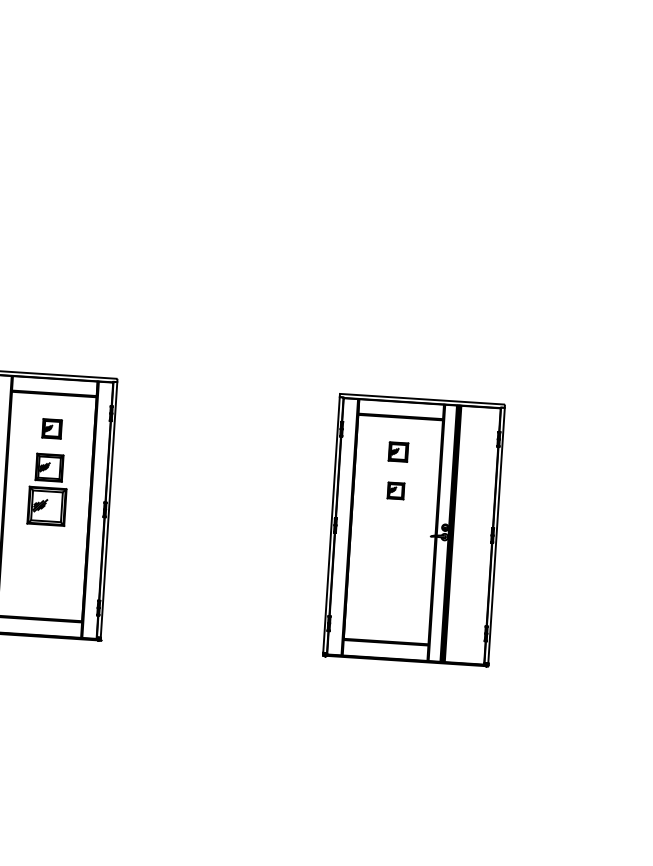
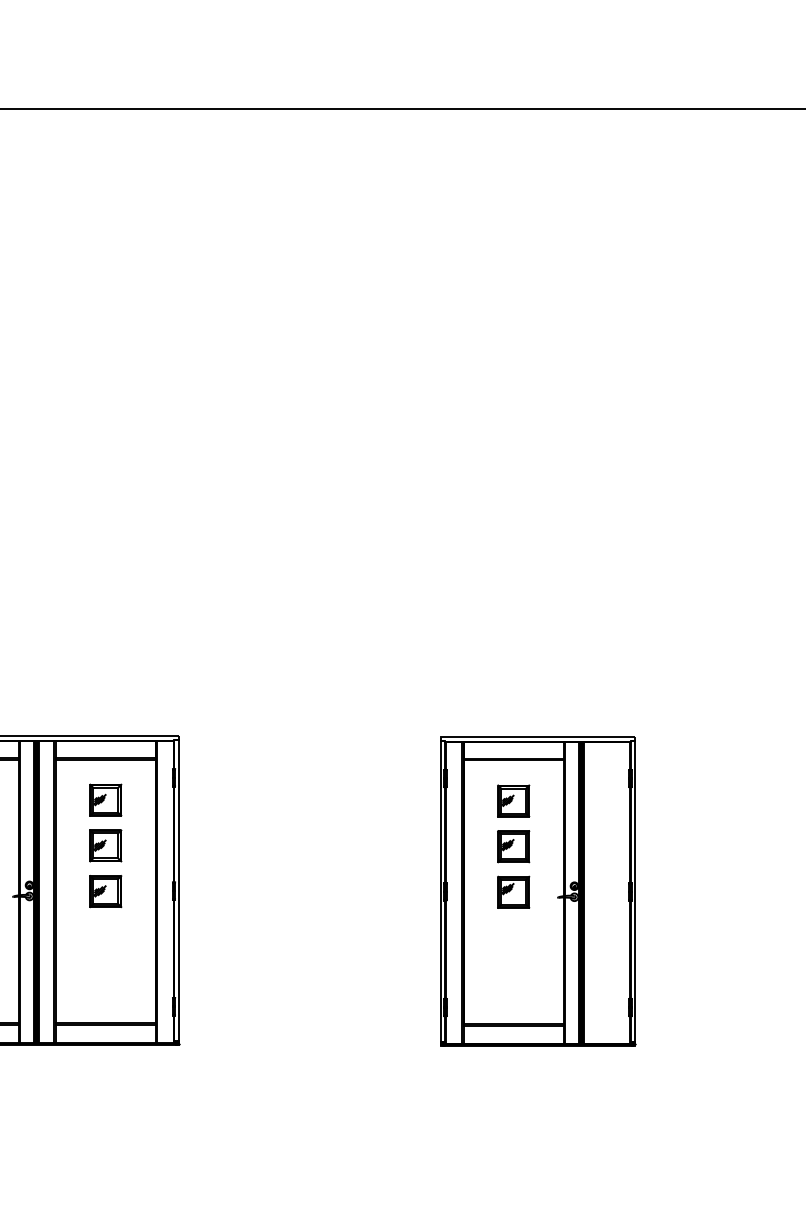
part: (51, 428) -> (105, 799), size x1.43
part: (398, 451) -> (513, 800), size x1.43
part: (395, 490) -> (513, 846), size x1.67
part: (46, 506) -> (105, 891), size x0.71
part: (393, 528) -> (513, 891), added

